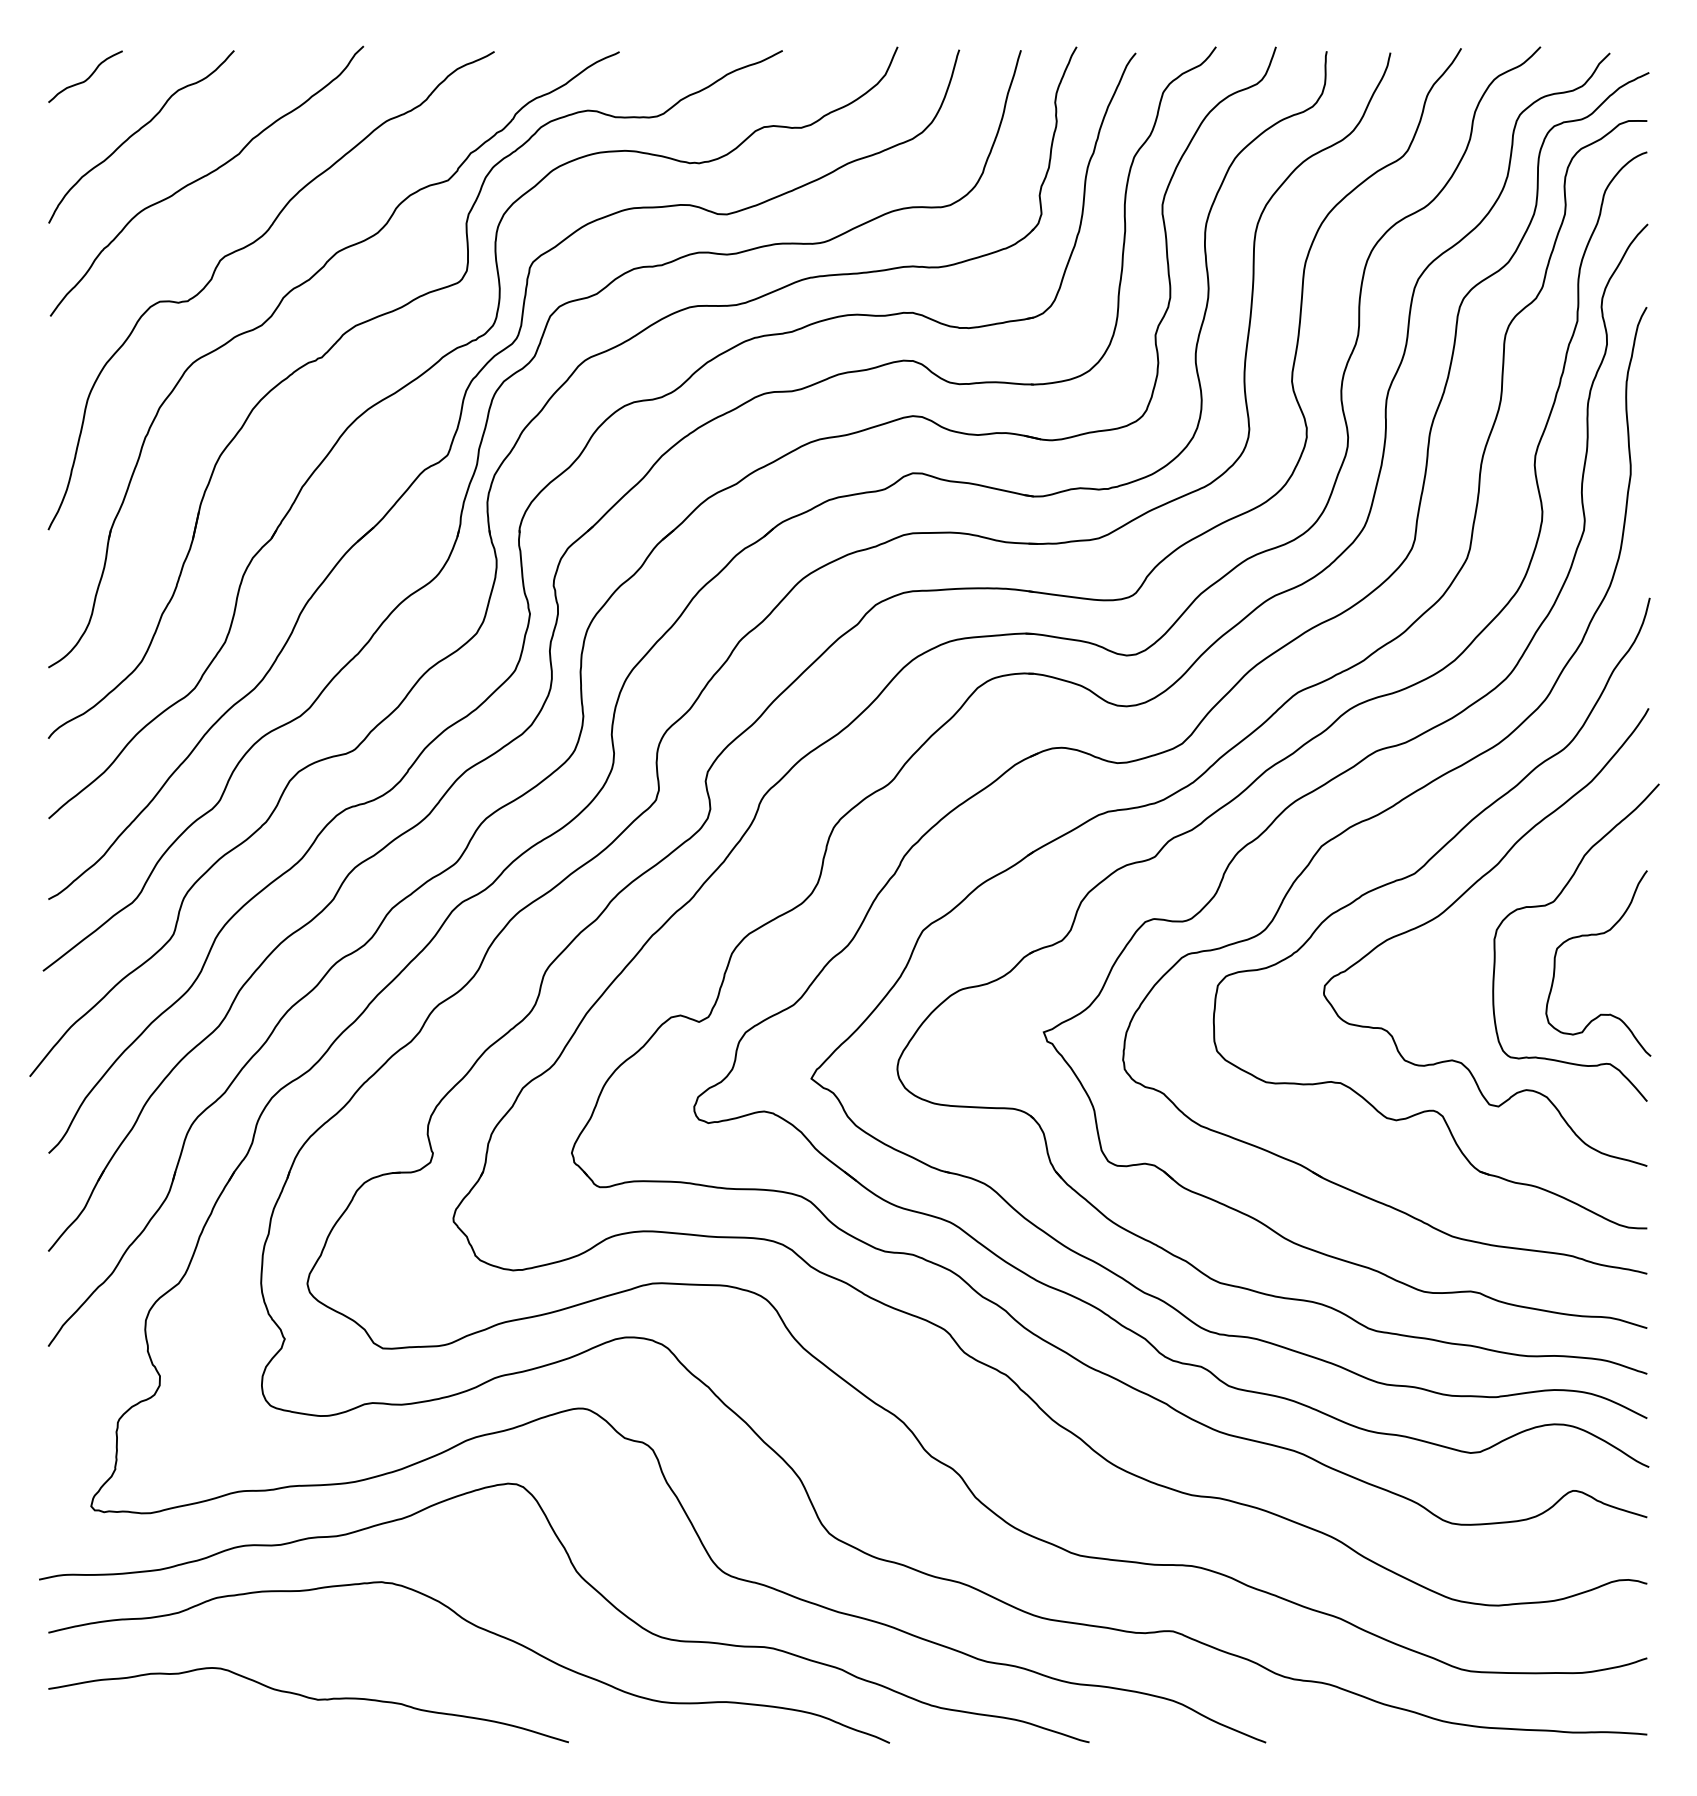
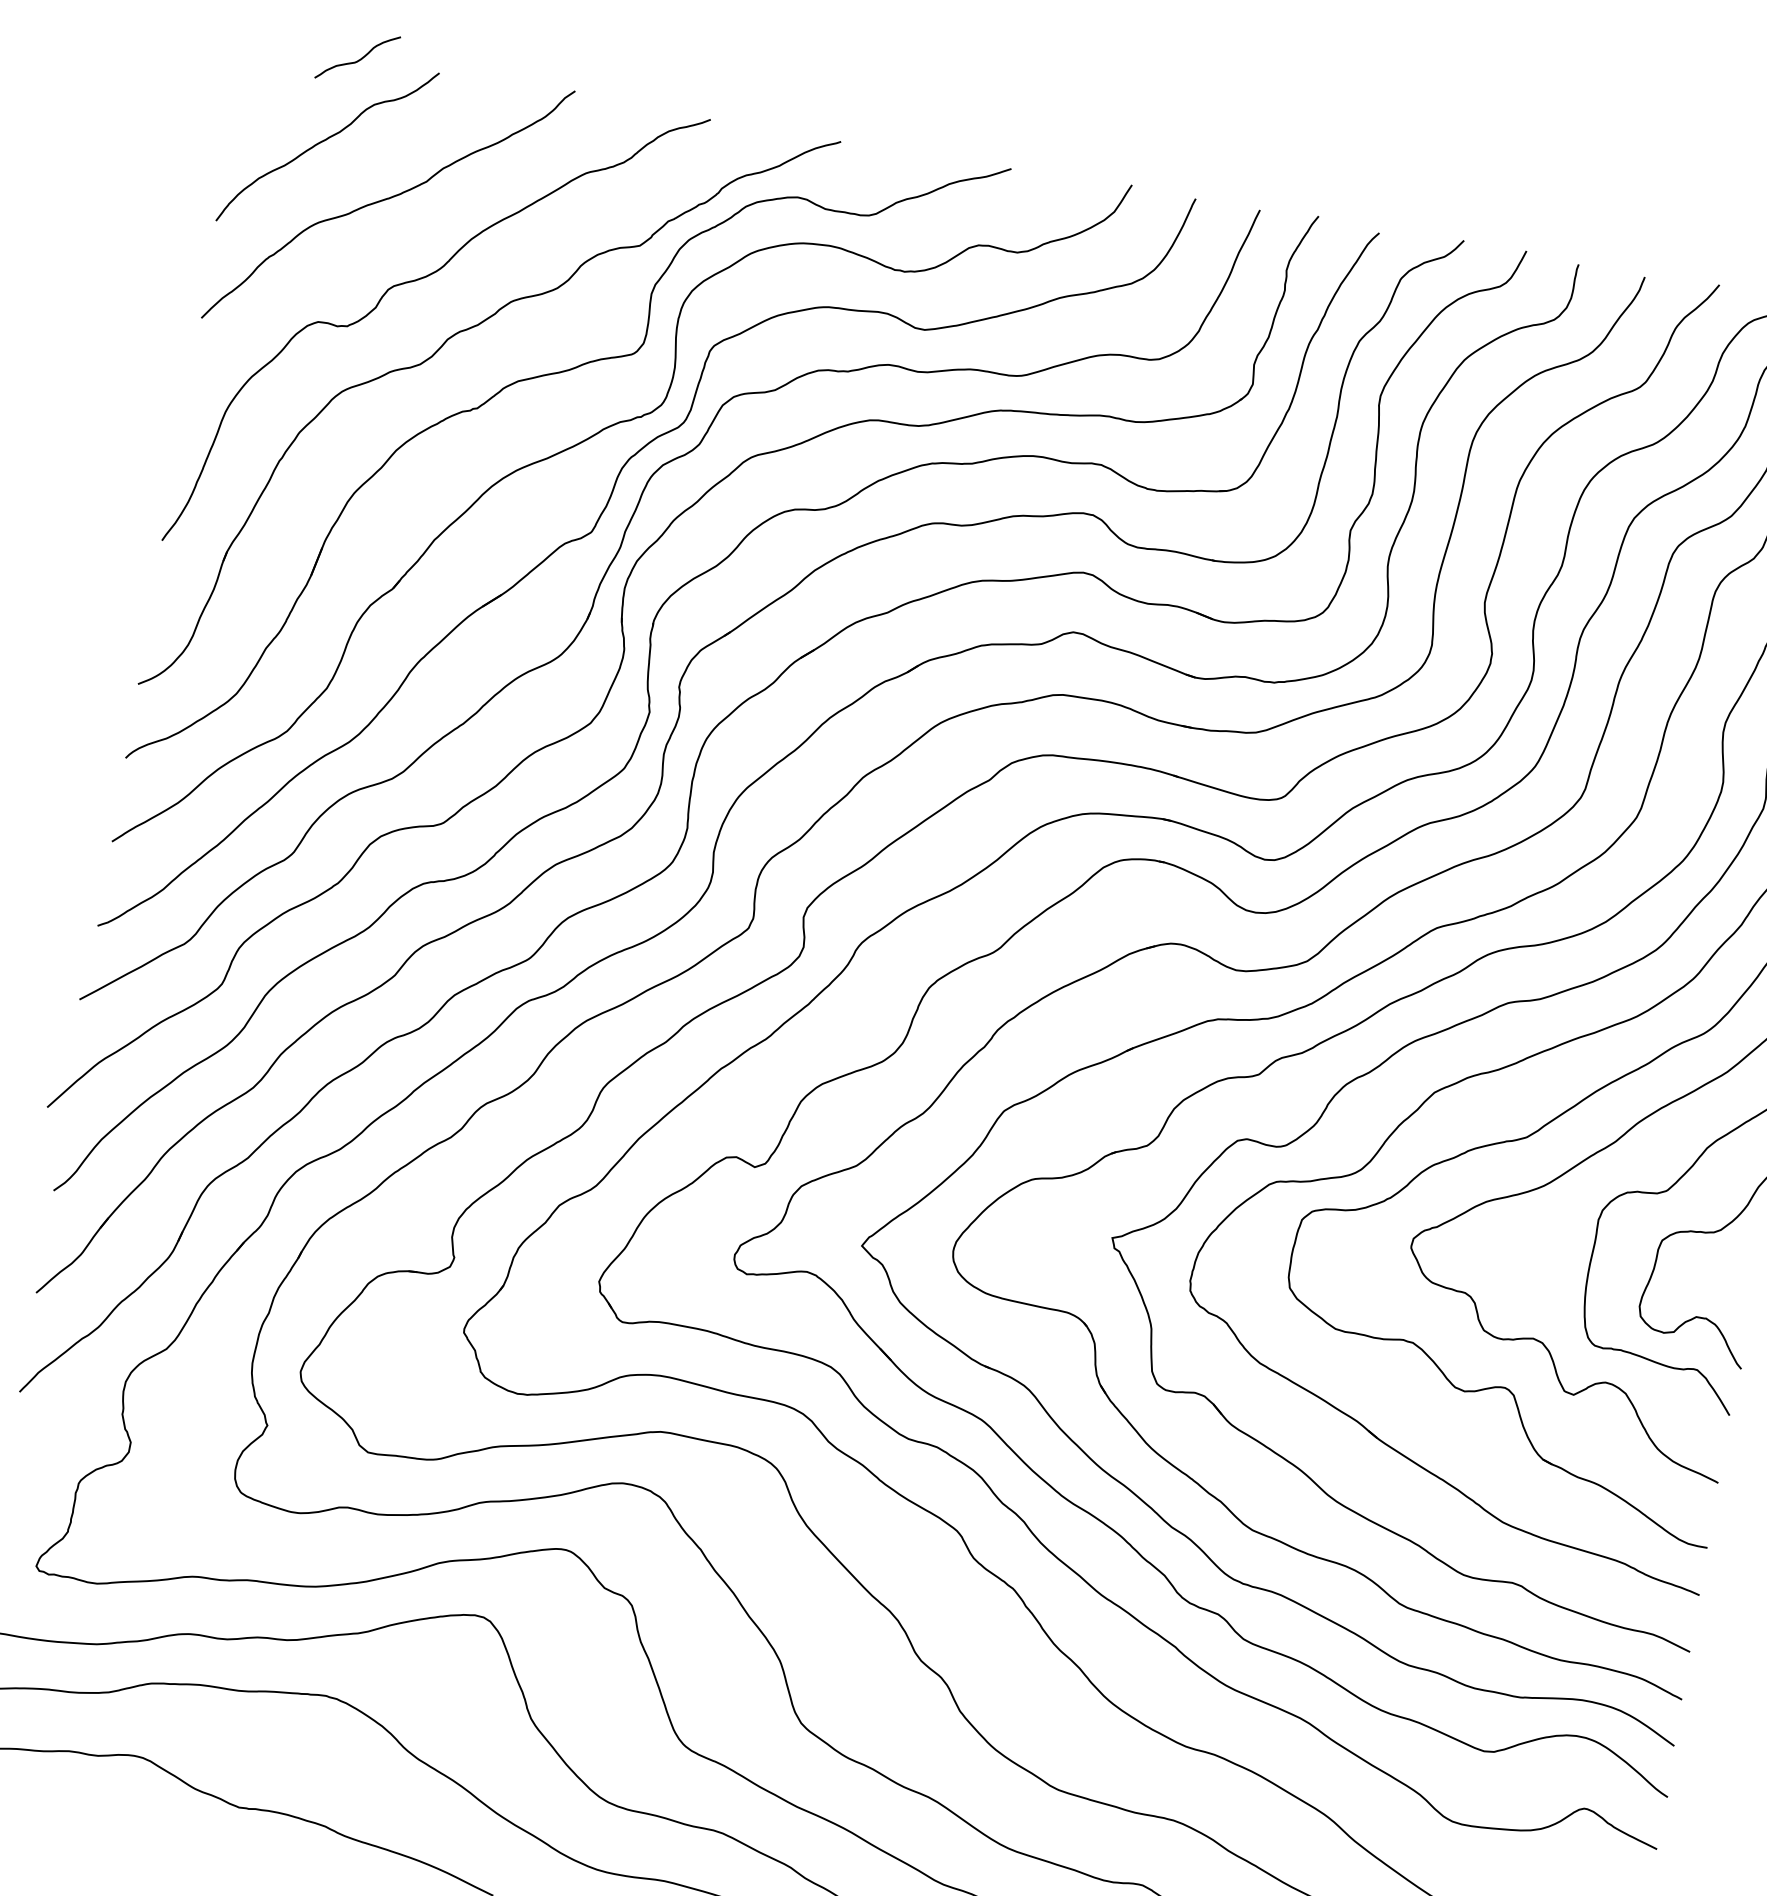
curve: (87, 77) -> (359, 58), moved

